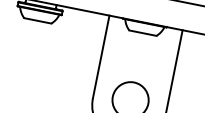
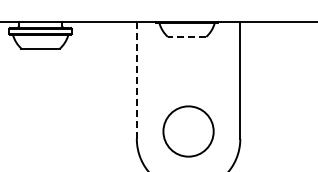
line: (142, 32) -> (186, 36), solid -> dashed
line: (100, 56) -> (136, 80), solid -> dashed

